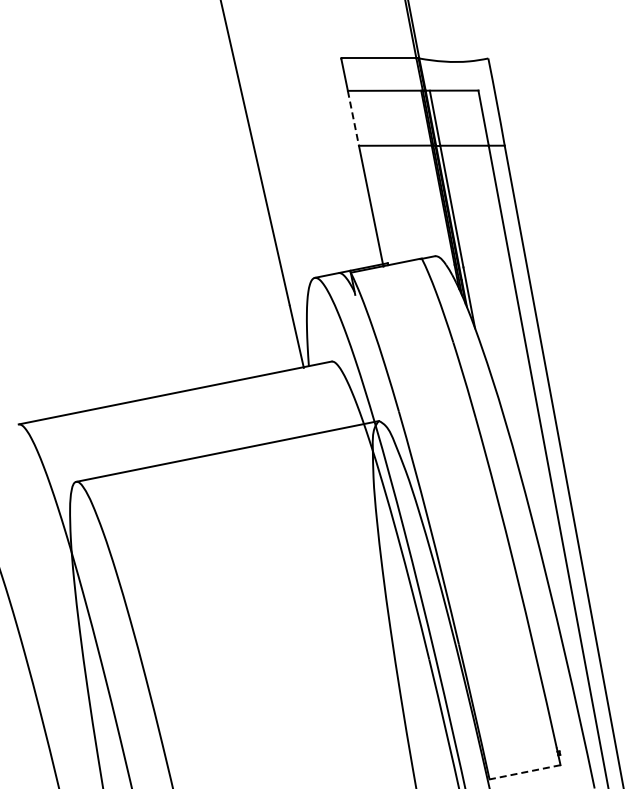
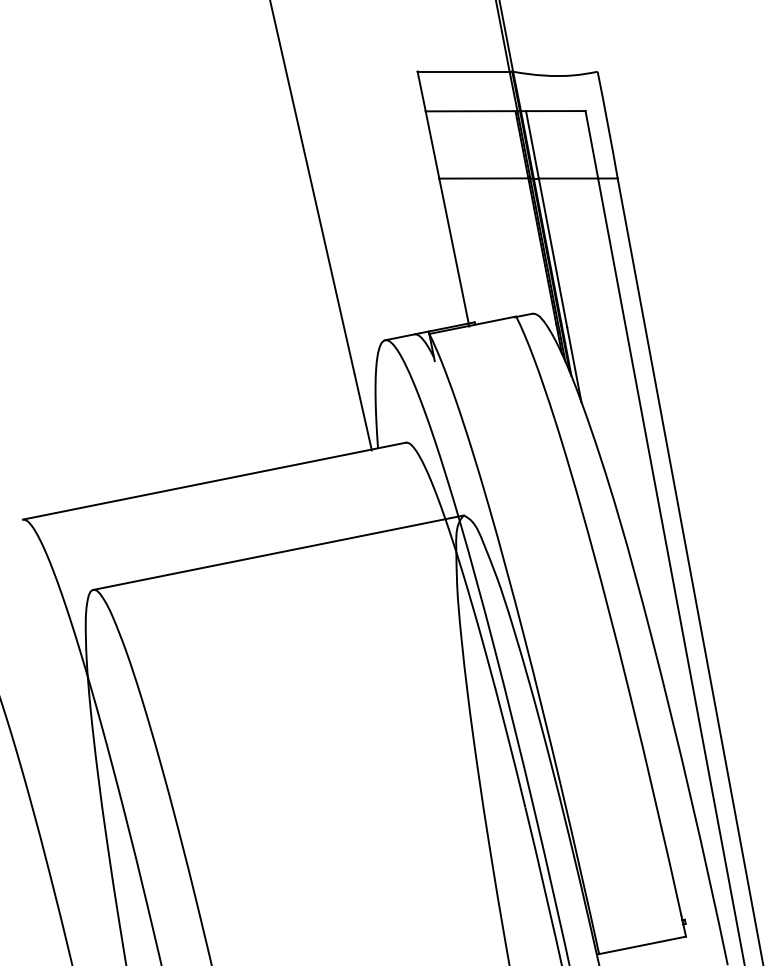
line: (353, 118) -> (432, 145), dashed -> solid
line: (524, 772) -> (641, 945), dashed -> solid

